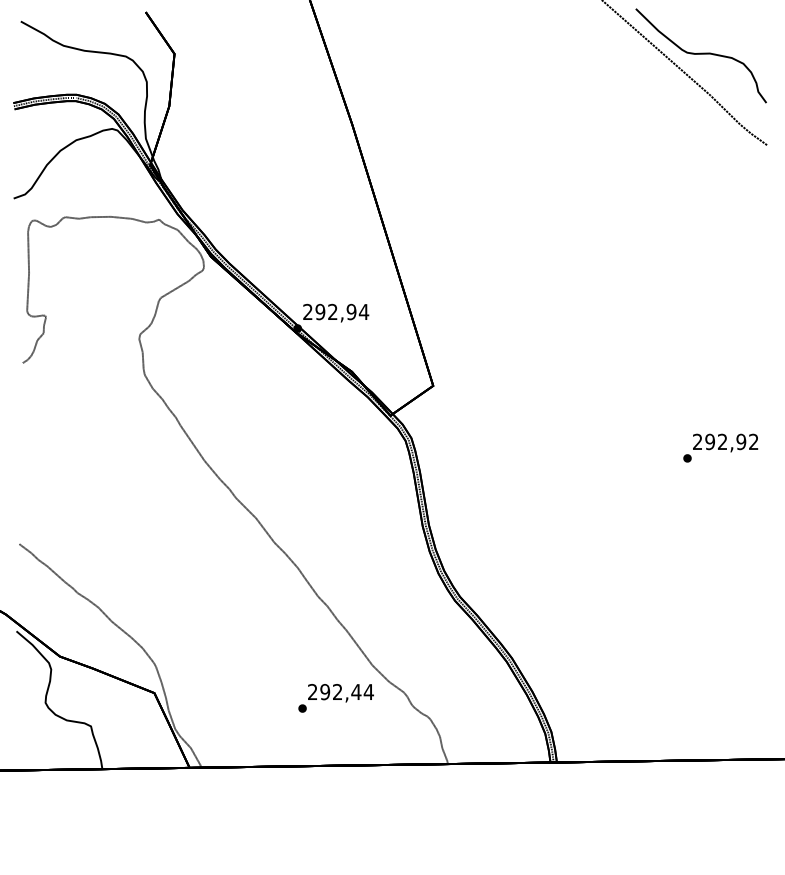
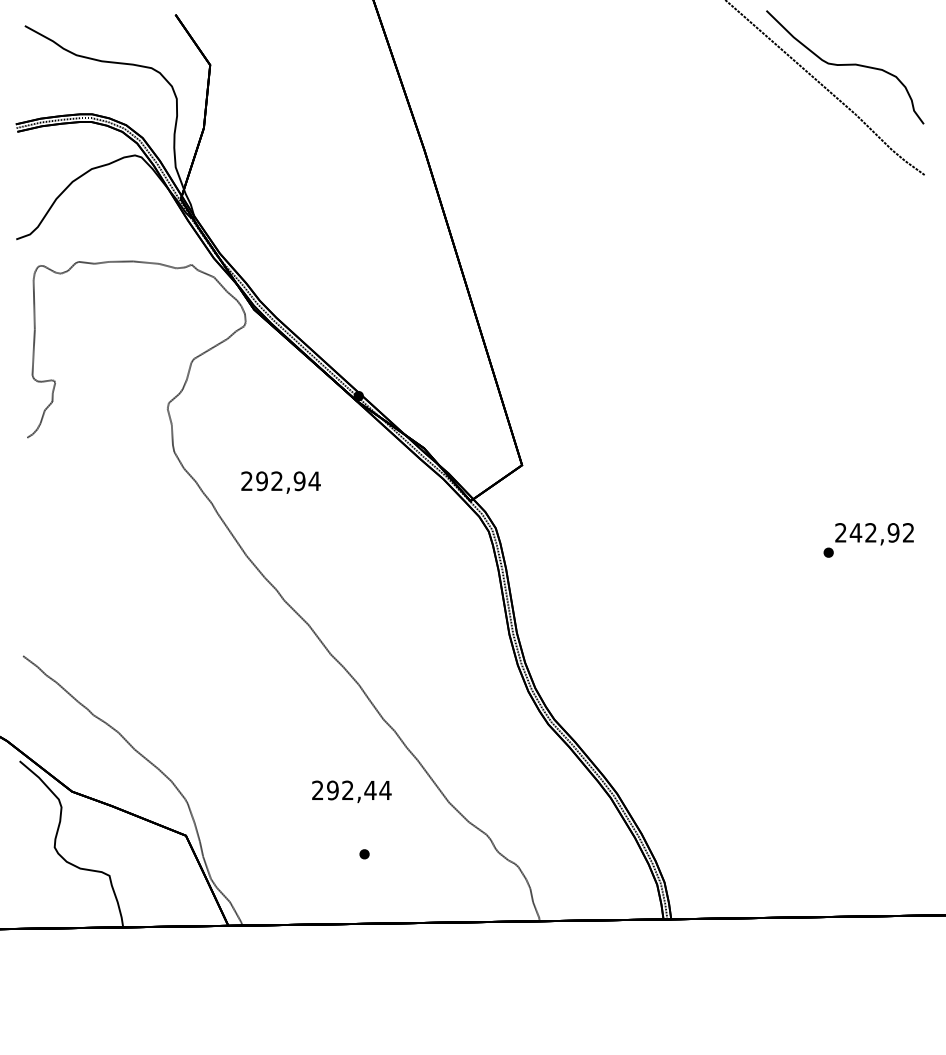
text: (335, 313) -> (280, 482), moved
text: (709, 441) -> (855, 532), 292,92 -> 242,92
text: (340, 692) -> (351, 791), moved

